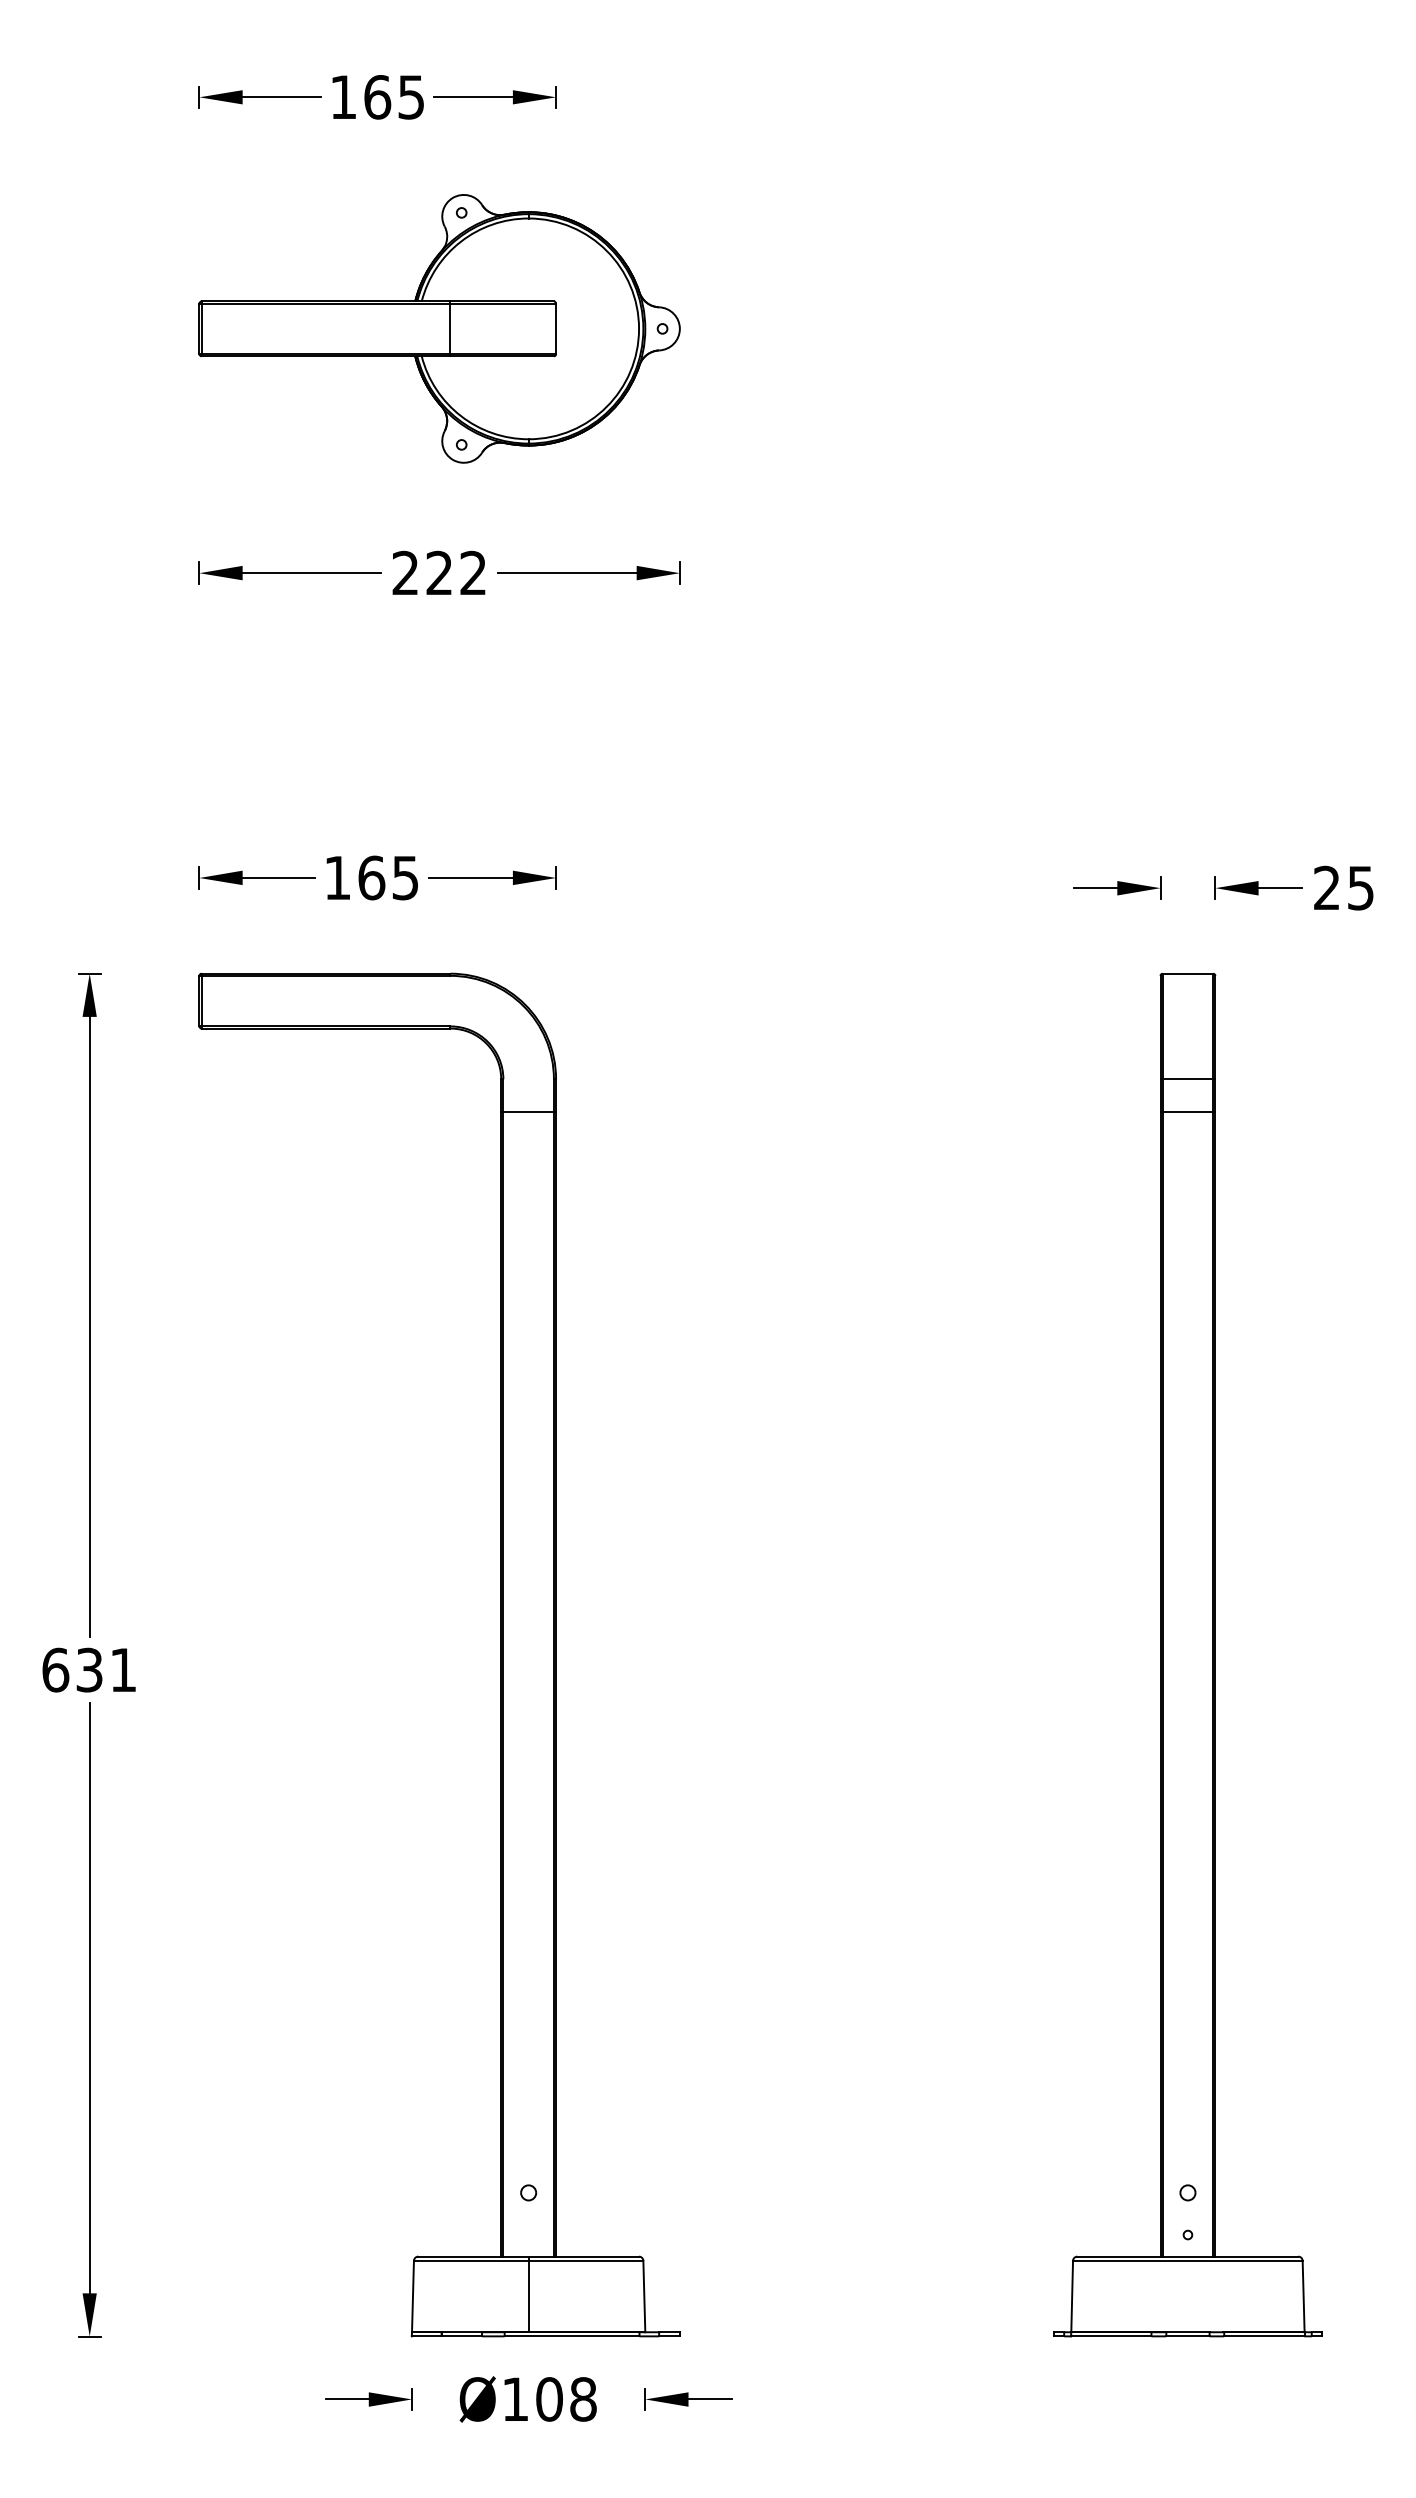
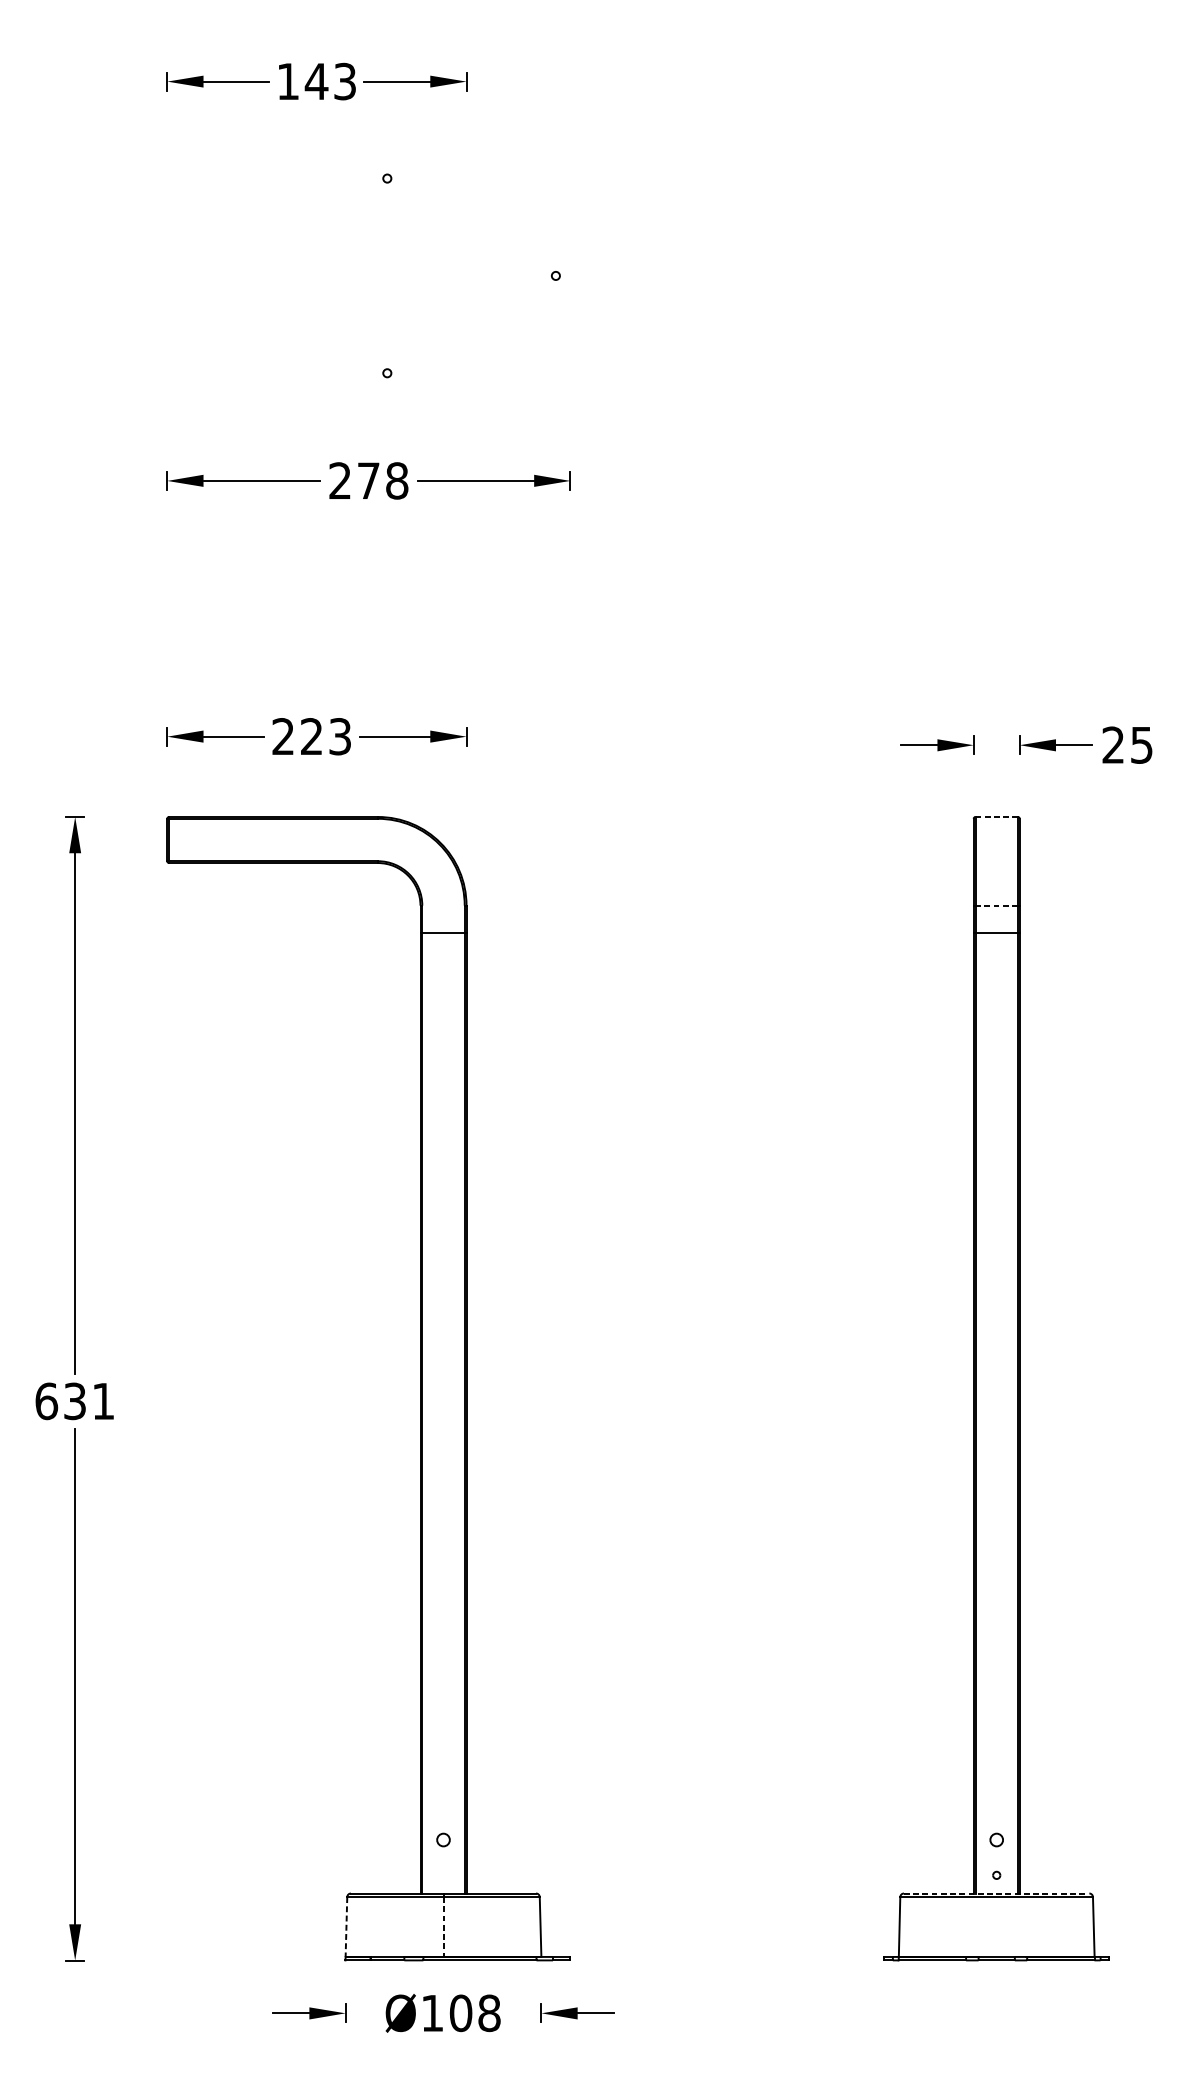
text: (393, 97) -> (330, 81), 165 -> 143
part: (439, 328) -> (368, 275), removed
text: (456, 572) -> (382, 480), 222 -> 278
text: (371, 877) -> (311, 736), 165 -> 223
line: (1188, 973) -> (997, 816), solid -> dashed
line: (1187, 1079) -> (996, 905), solid -> dashed
line: (1188, 2256) -> (997, 1893), solid -> dashed
line: (412, 2296) -> (346, 1926), solid -> dashed
line: (528, 2296) -> (443, 1926), solid -> dashed

